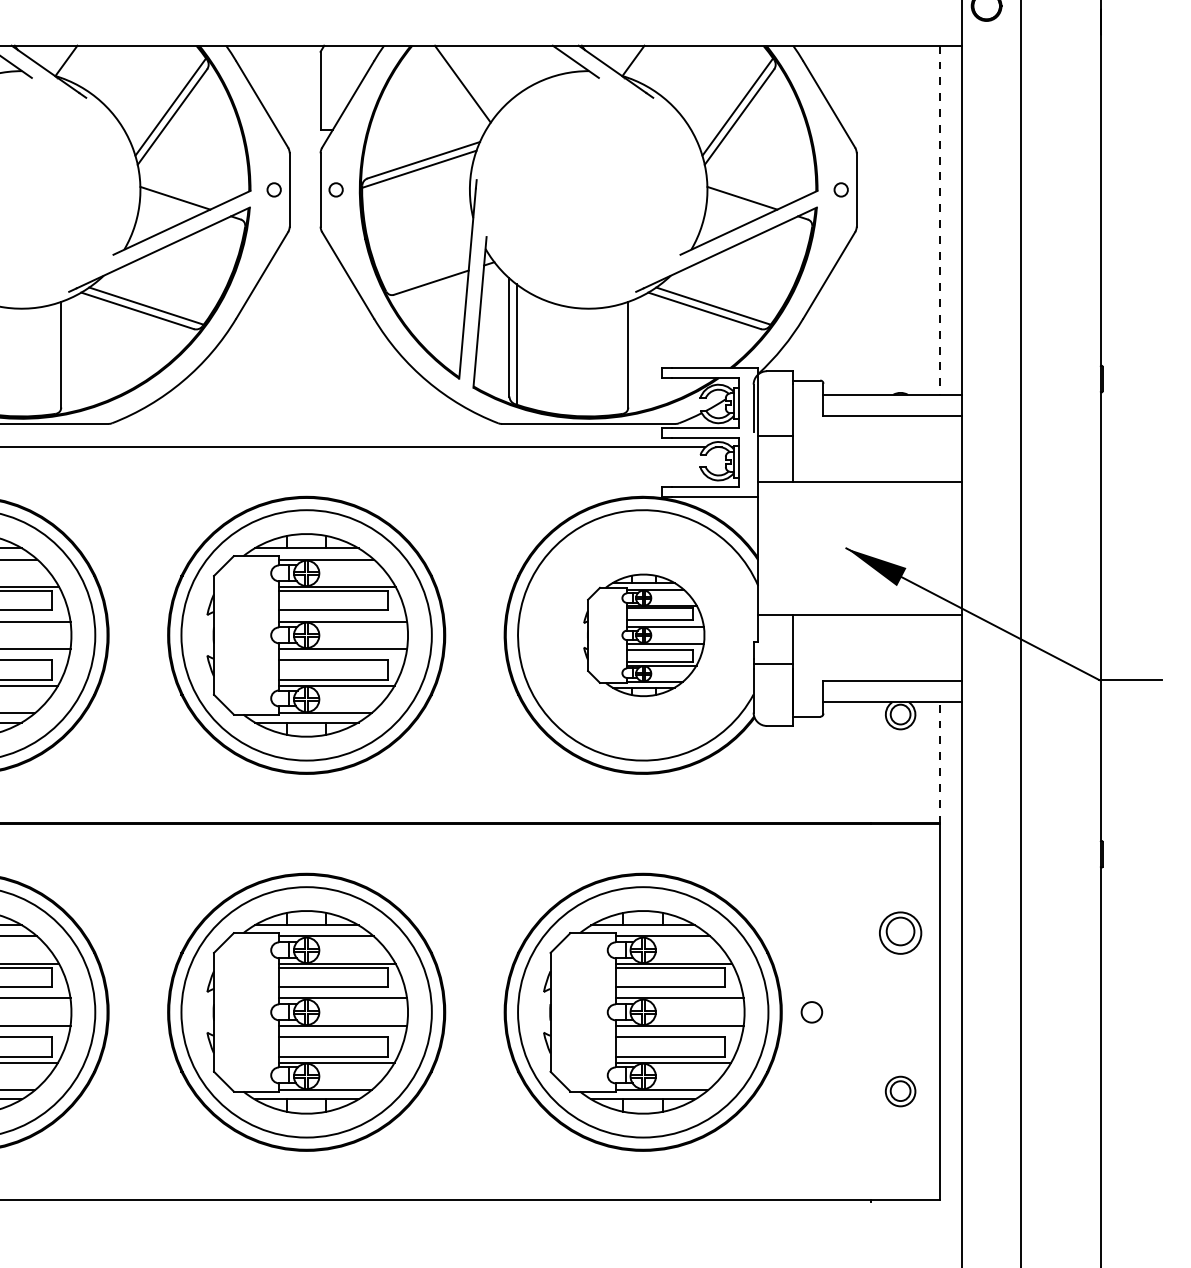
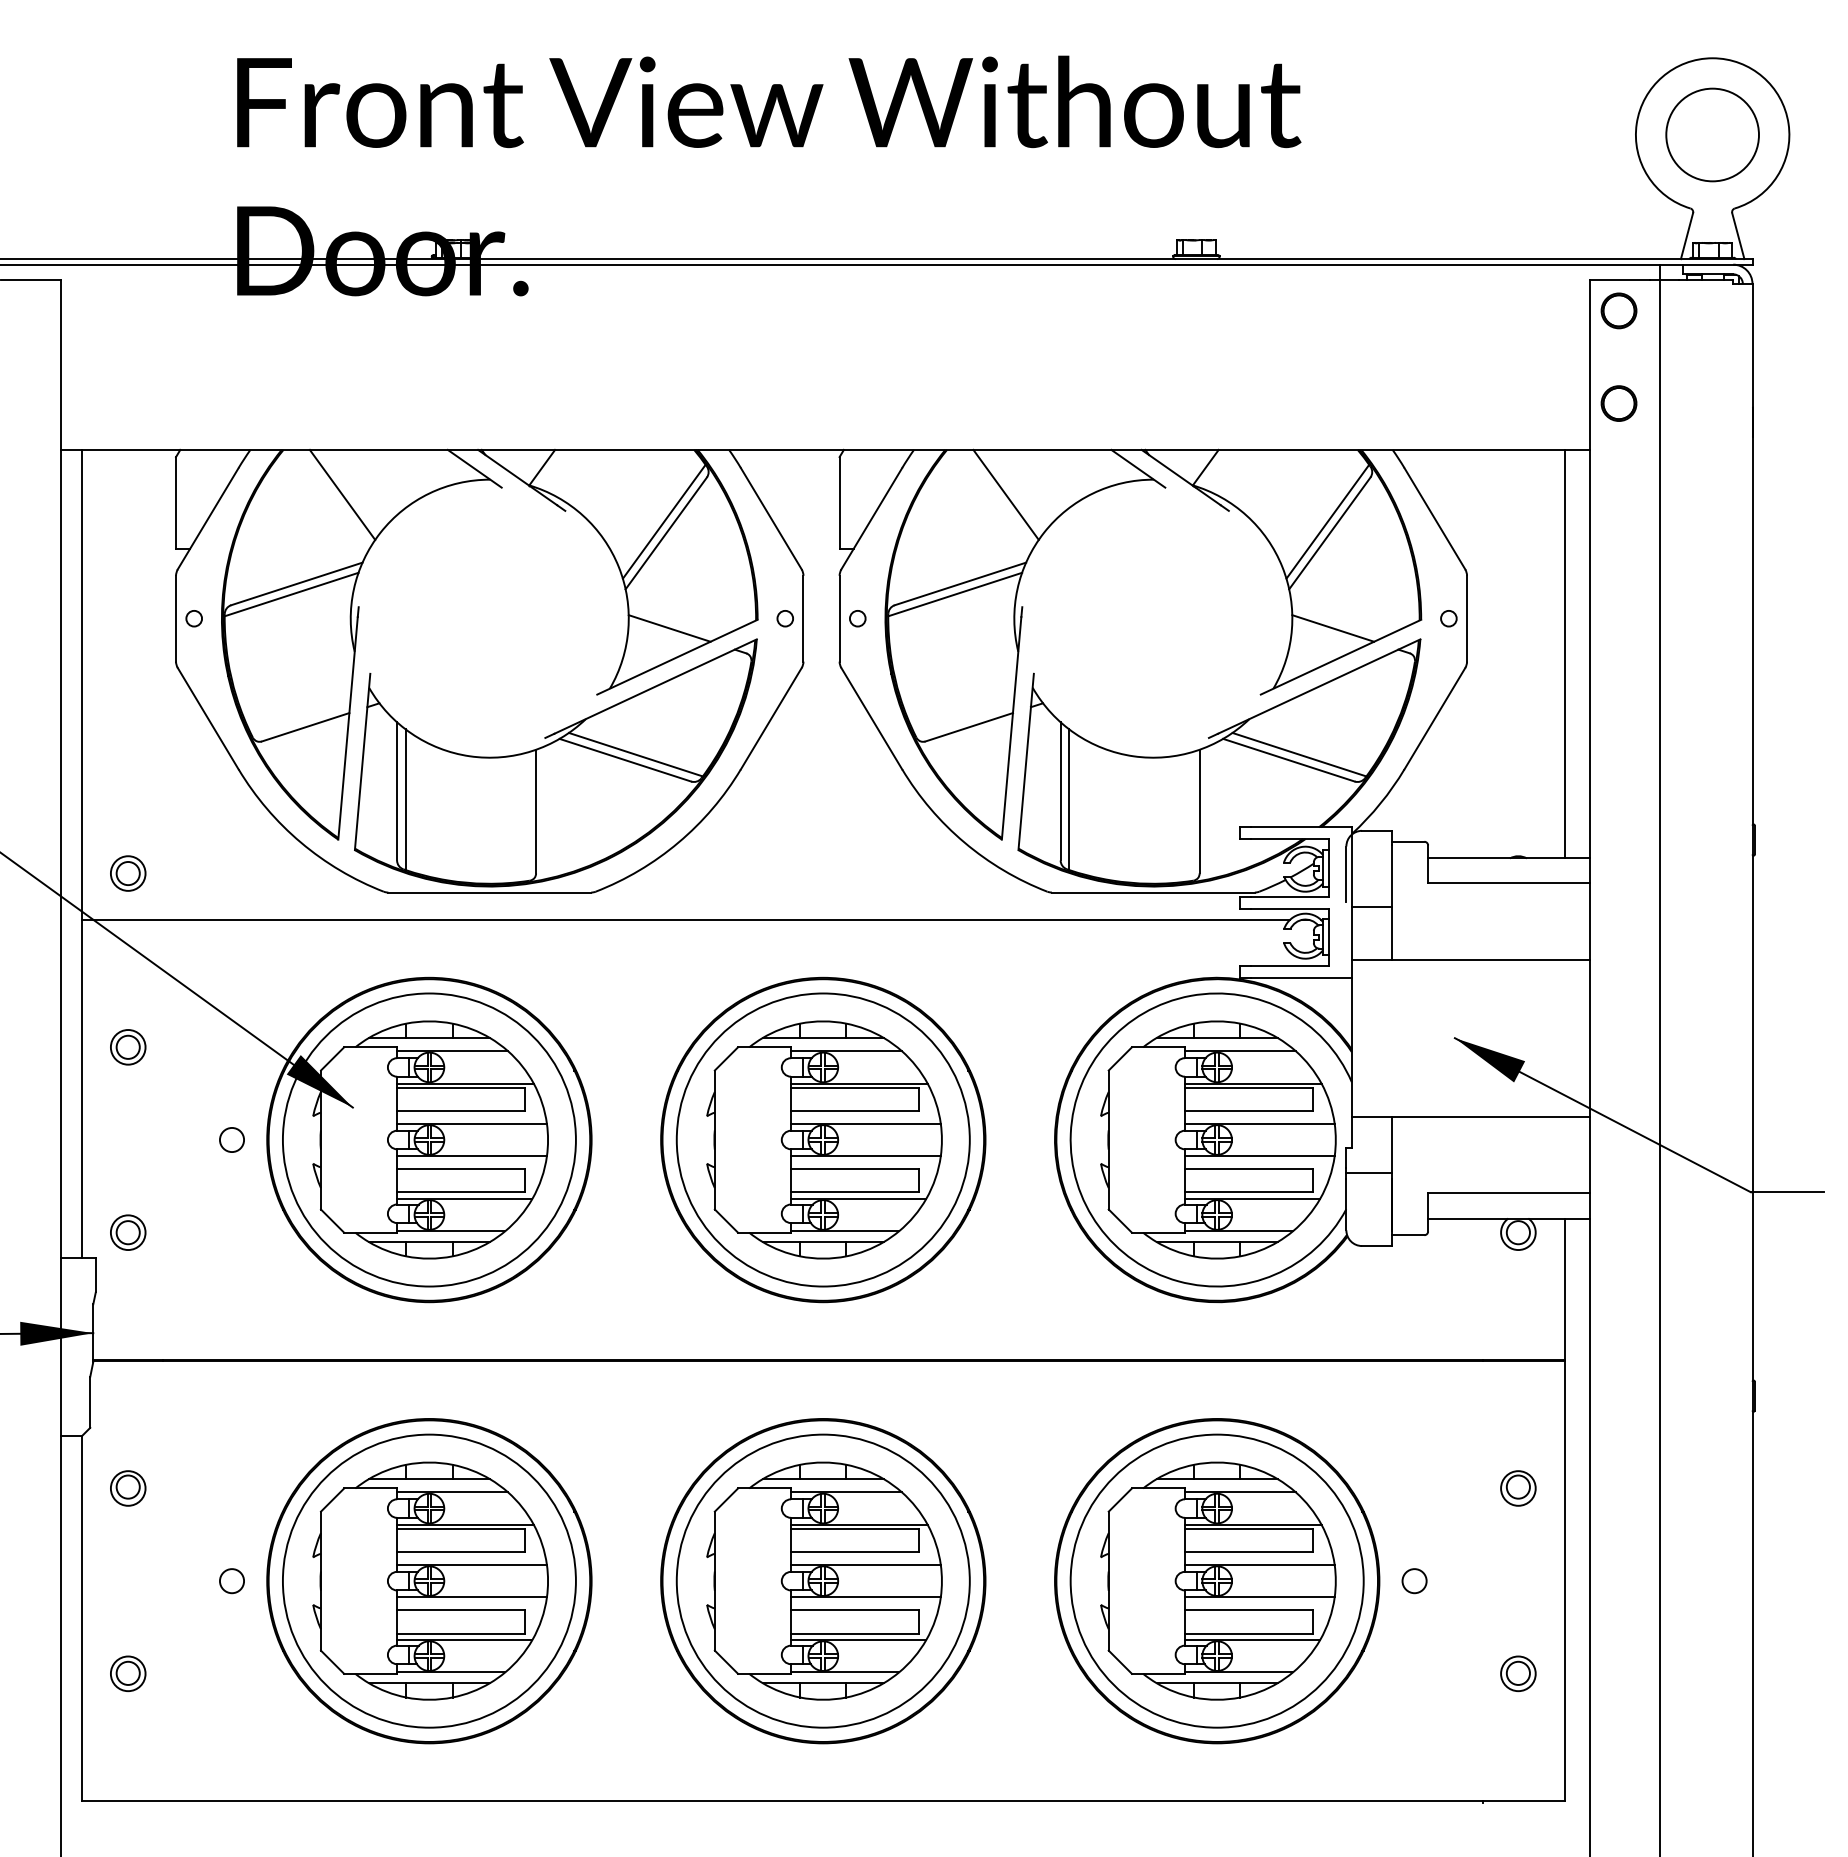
line: (940, 220) -> (1564, 654), dashed -> solid
part: (644, 634) -> (1218, 1139), size x1.67
line: (940, 763) -> (1564, 1289), dashed -> solid
part: (900, 933) -> (1518, 1488), size x0.71

